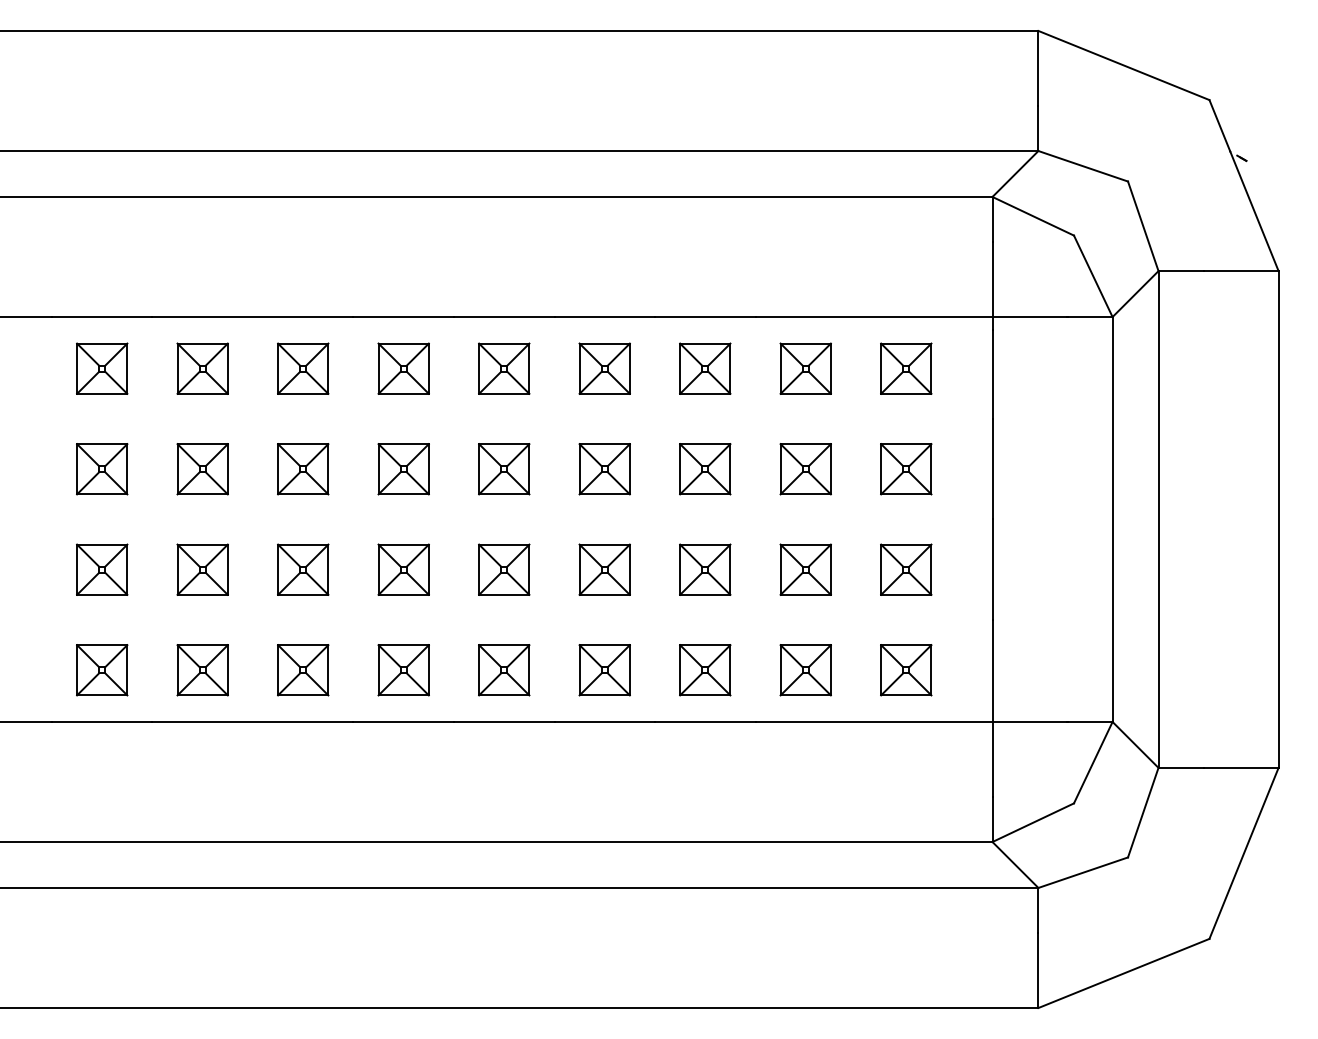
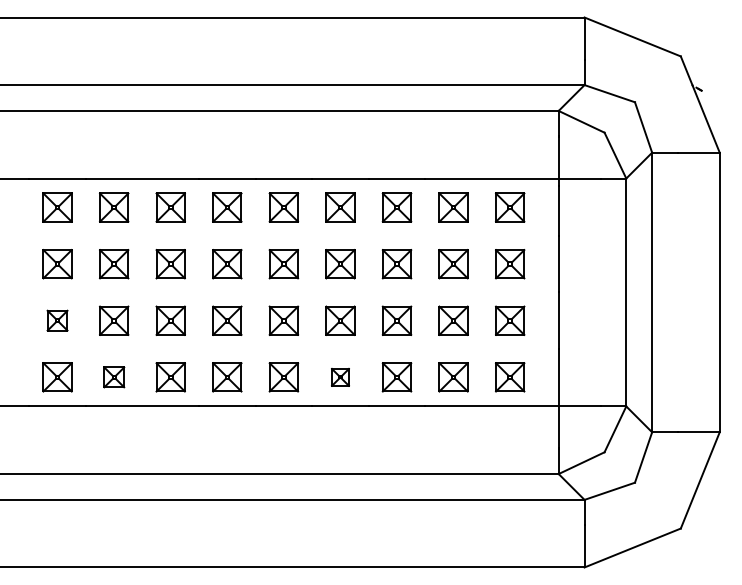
part: (102, 569) -> (57, 320), size x0.7
part: (203, 670) -> (114, 377), size x0.7
part: (604, 670) -> (340, 377), size x0.6

